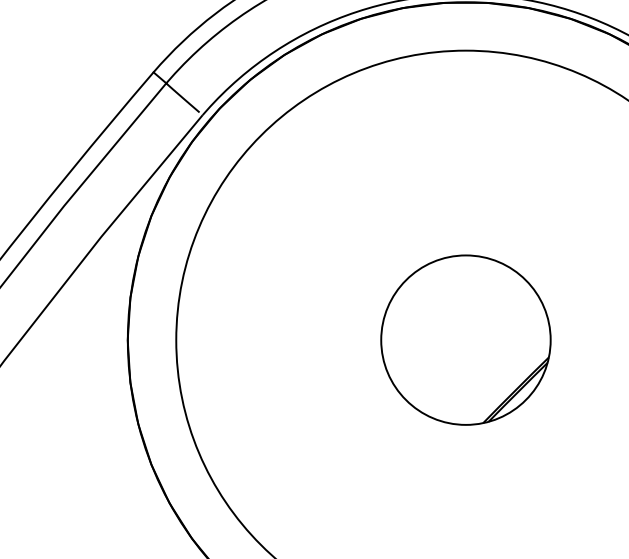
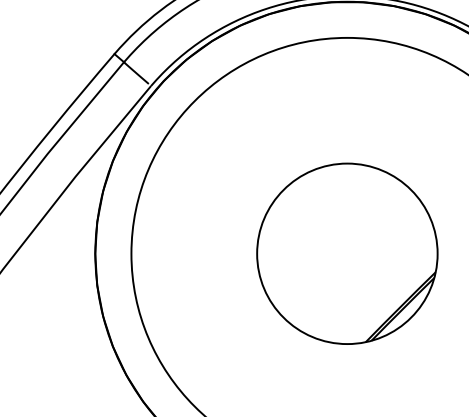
part: (466, 339) -> (347, 253), size x1.43

